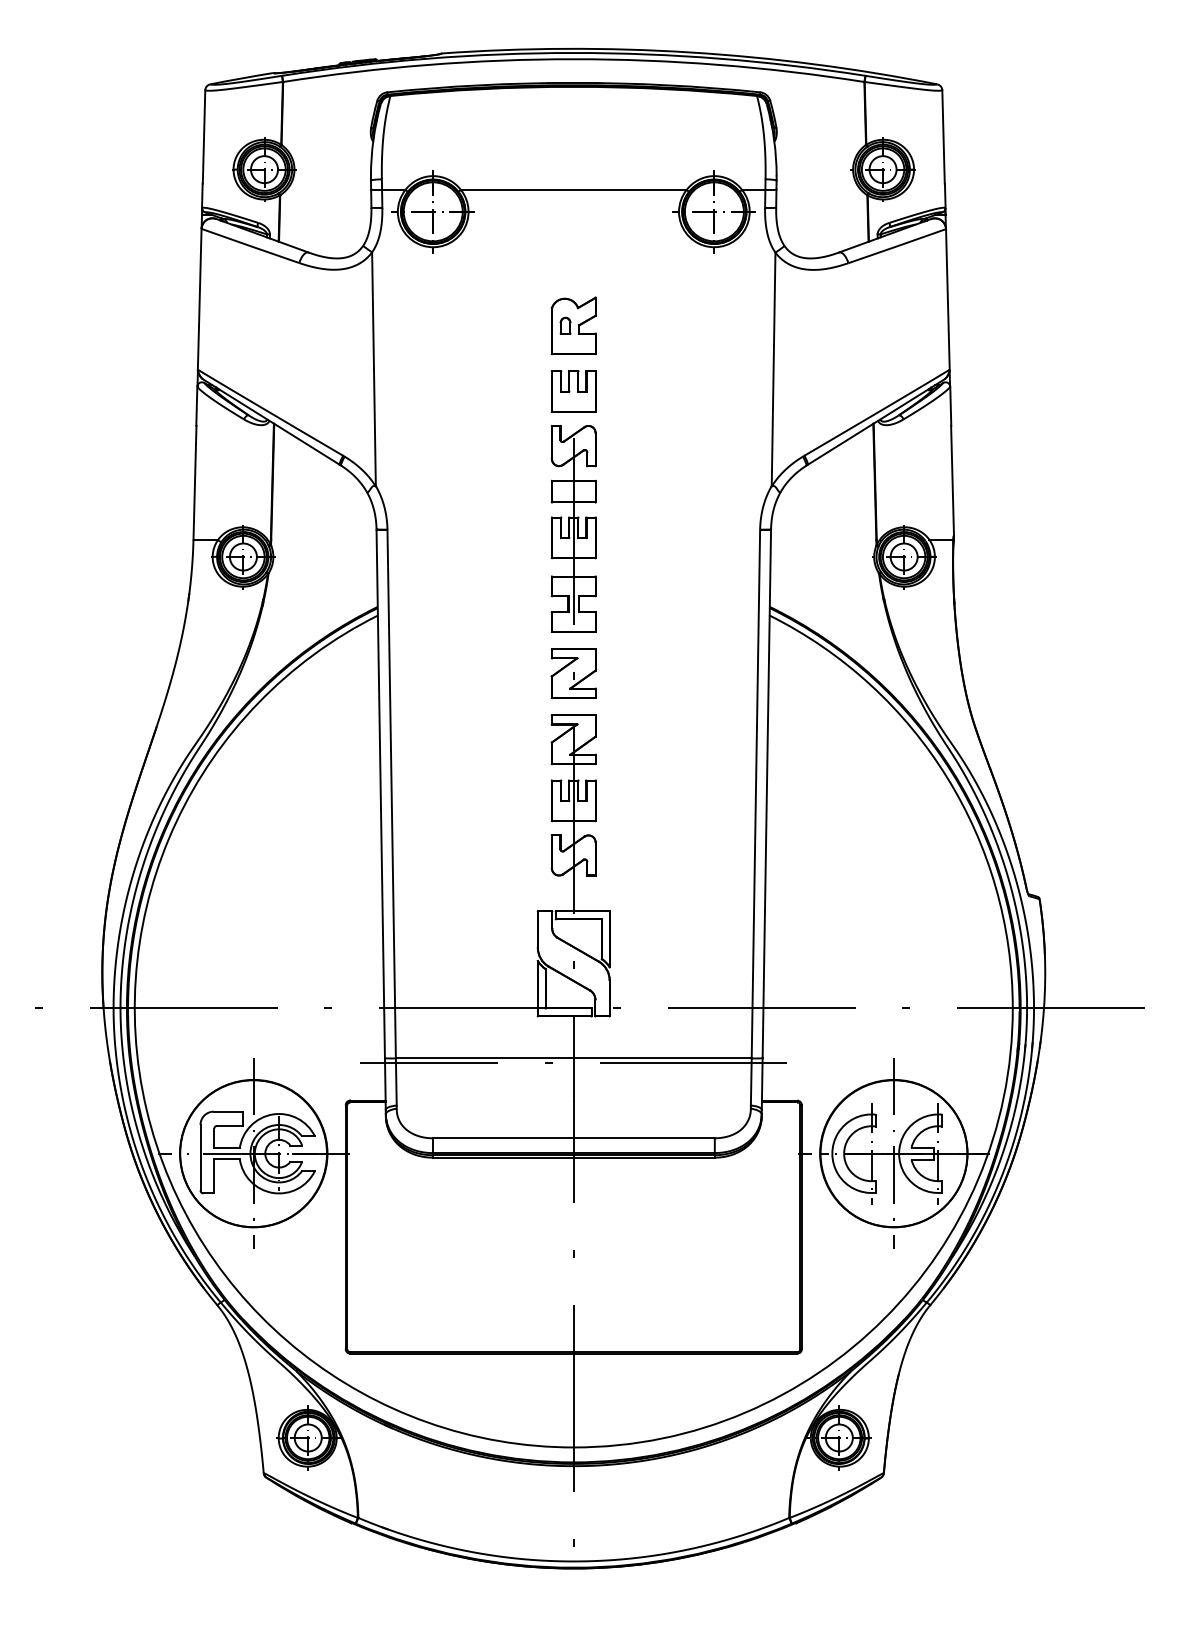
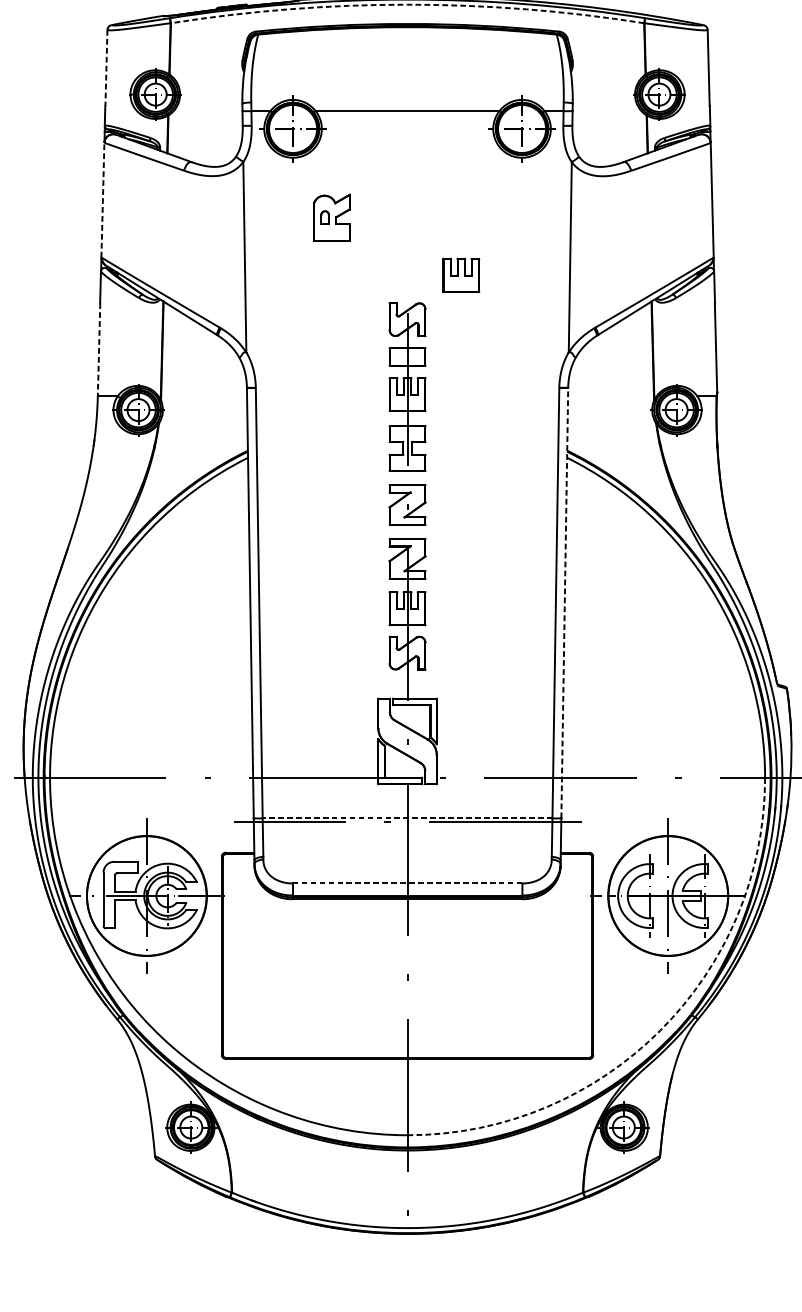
arc: (573, 59) -> (407, 4), solid -> dashed
line: (204, 137) -> (106, 68), solid -> dashed
line: (199, 298) -> (102, 199), solid -> dashed
part: (573, 325) -> (331, 217), moved
part: (573, 391) -> (461, 275), moved
line: (194, 483) -> (98, 350), solid -> dashed
line: (766, 793) -> (564, 602), solid -> dashed
line: (573, 1058) -> (407, 818), solid -> dashed
line: (574, 1138) -> (408, 883), solid -> dashed
arc: (884, 1318) -> (660, 1030), solid -> dashed

